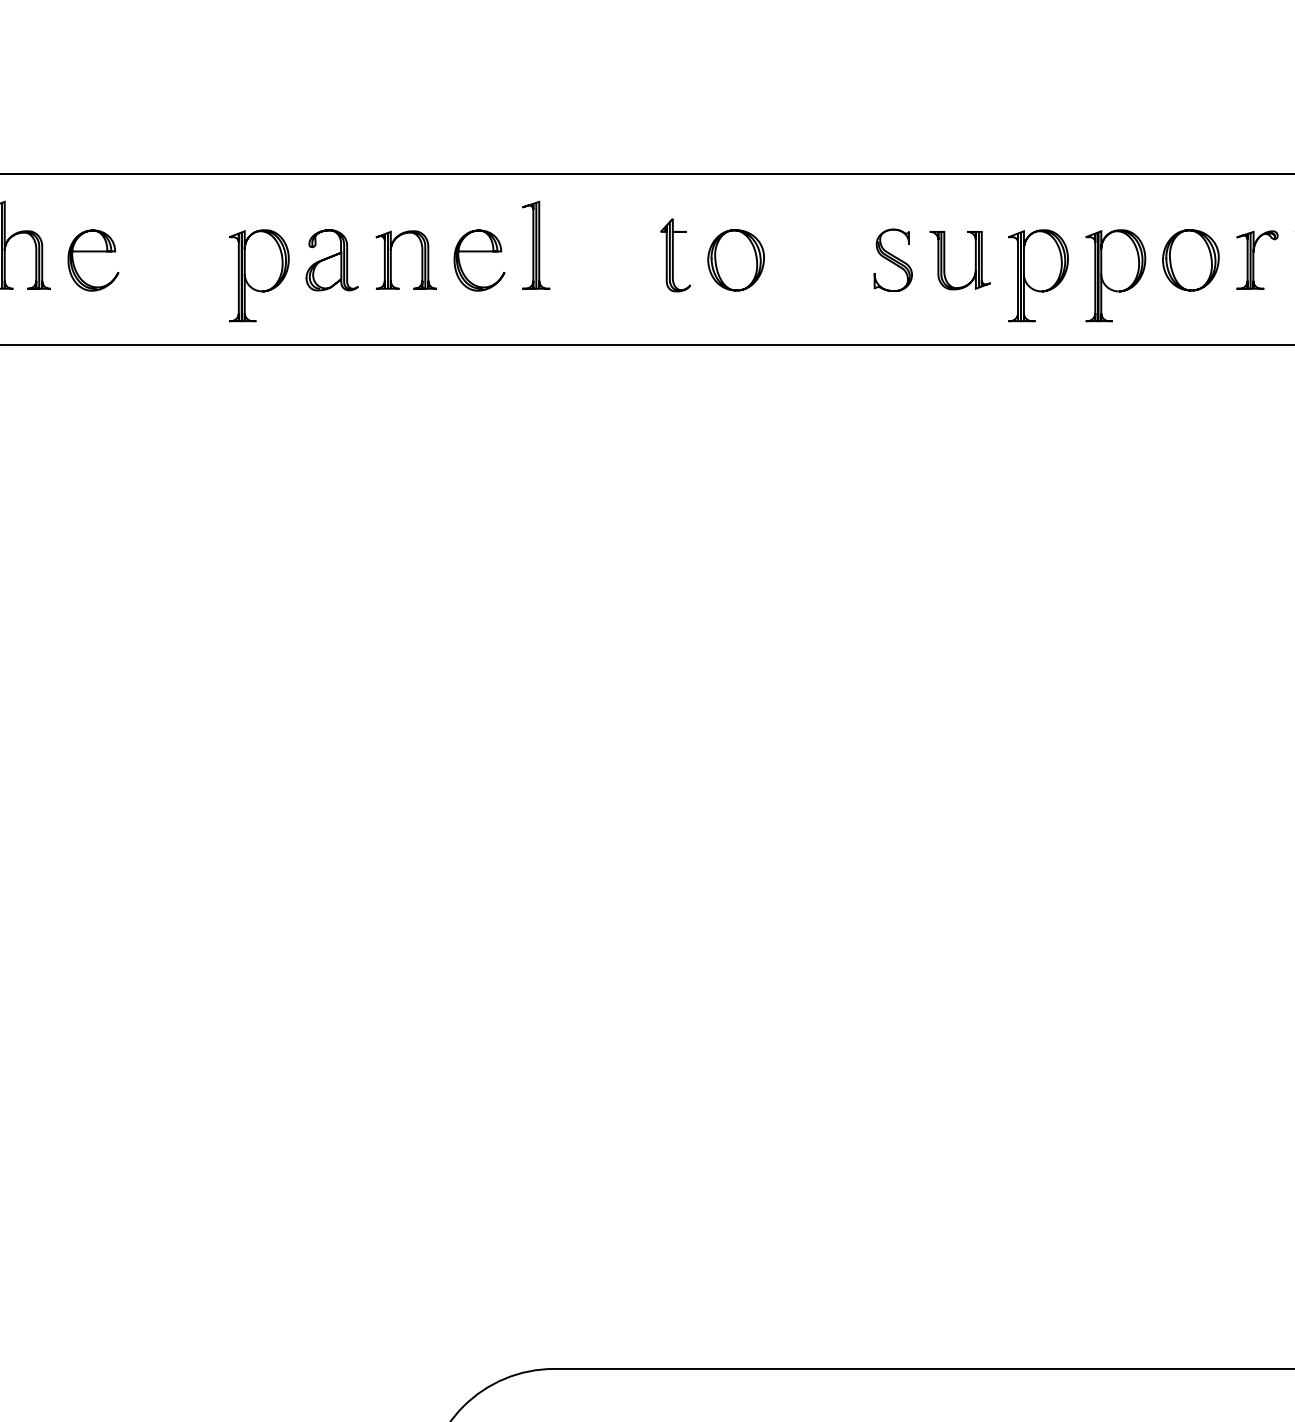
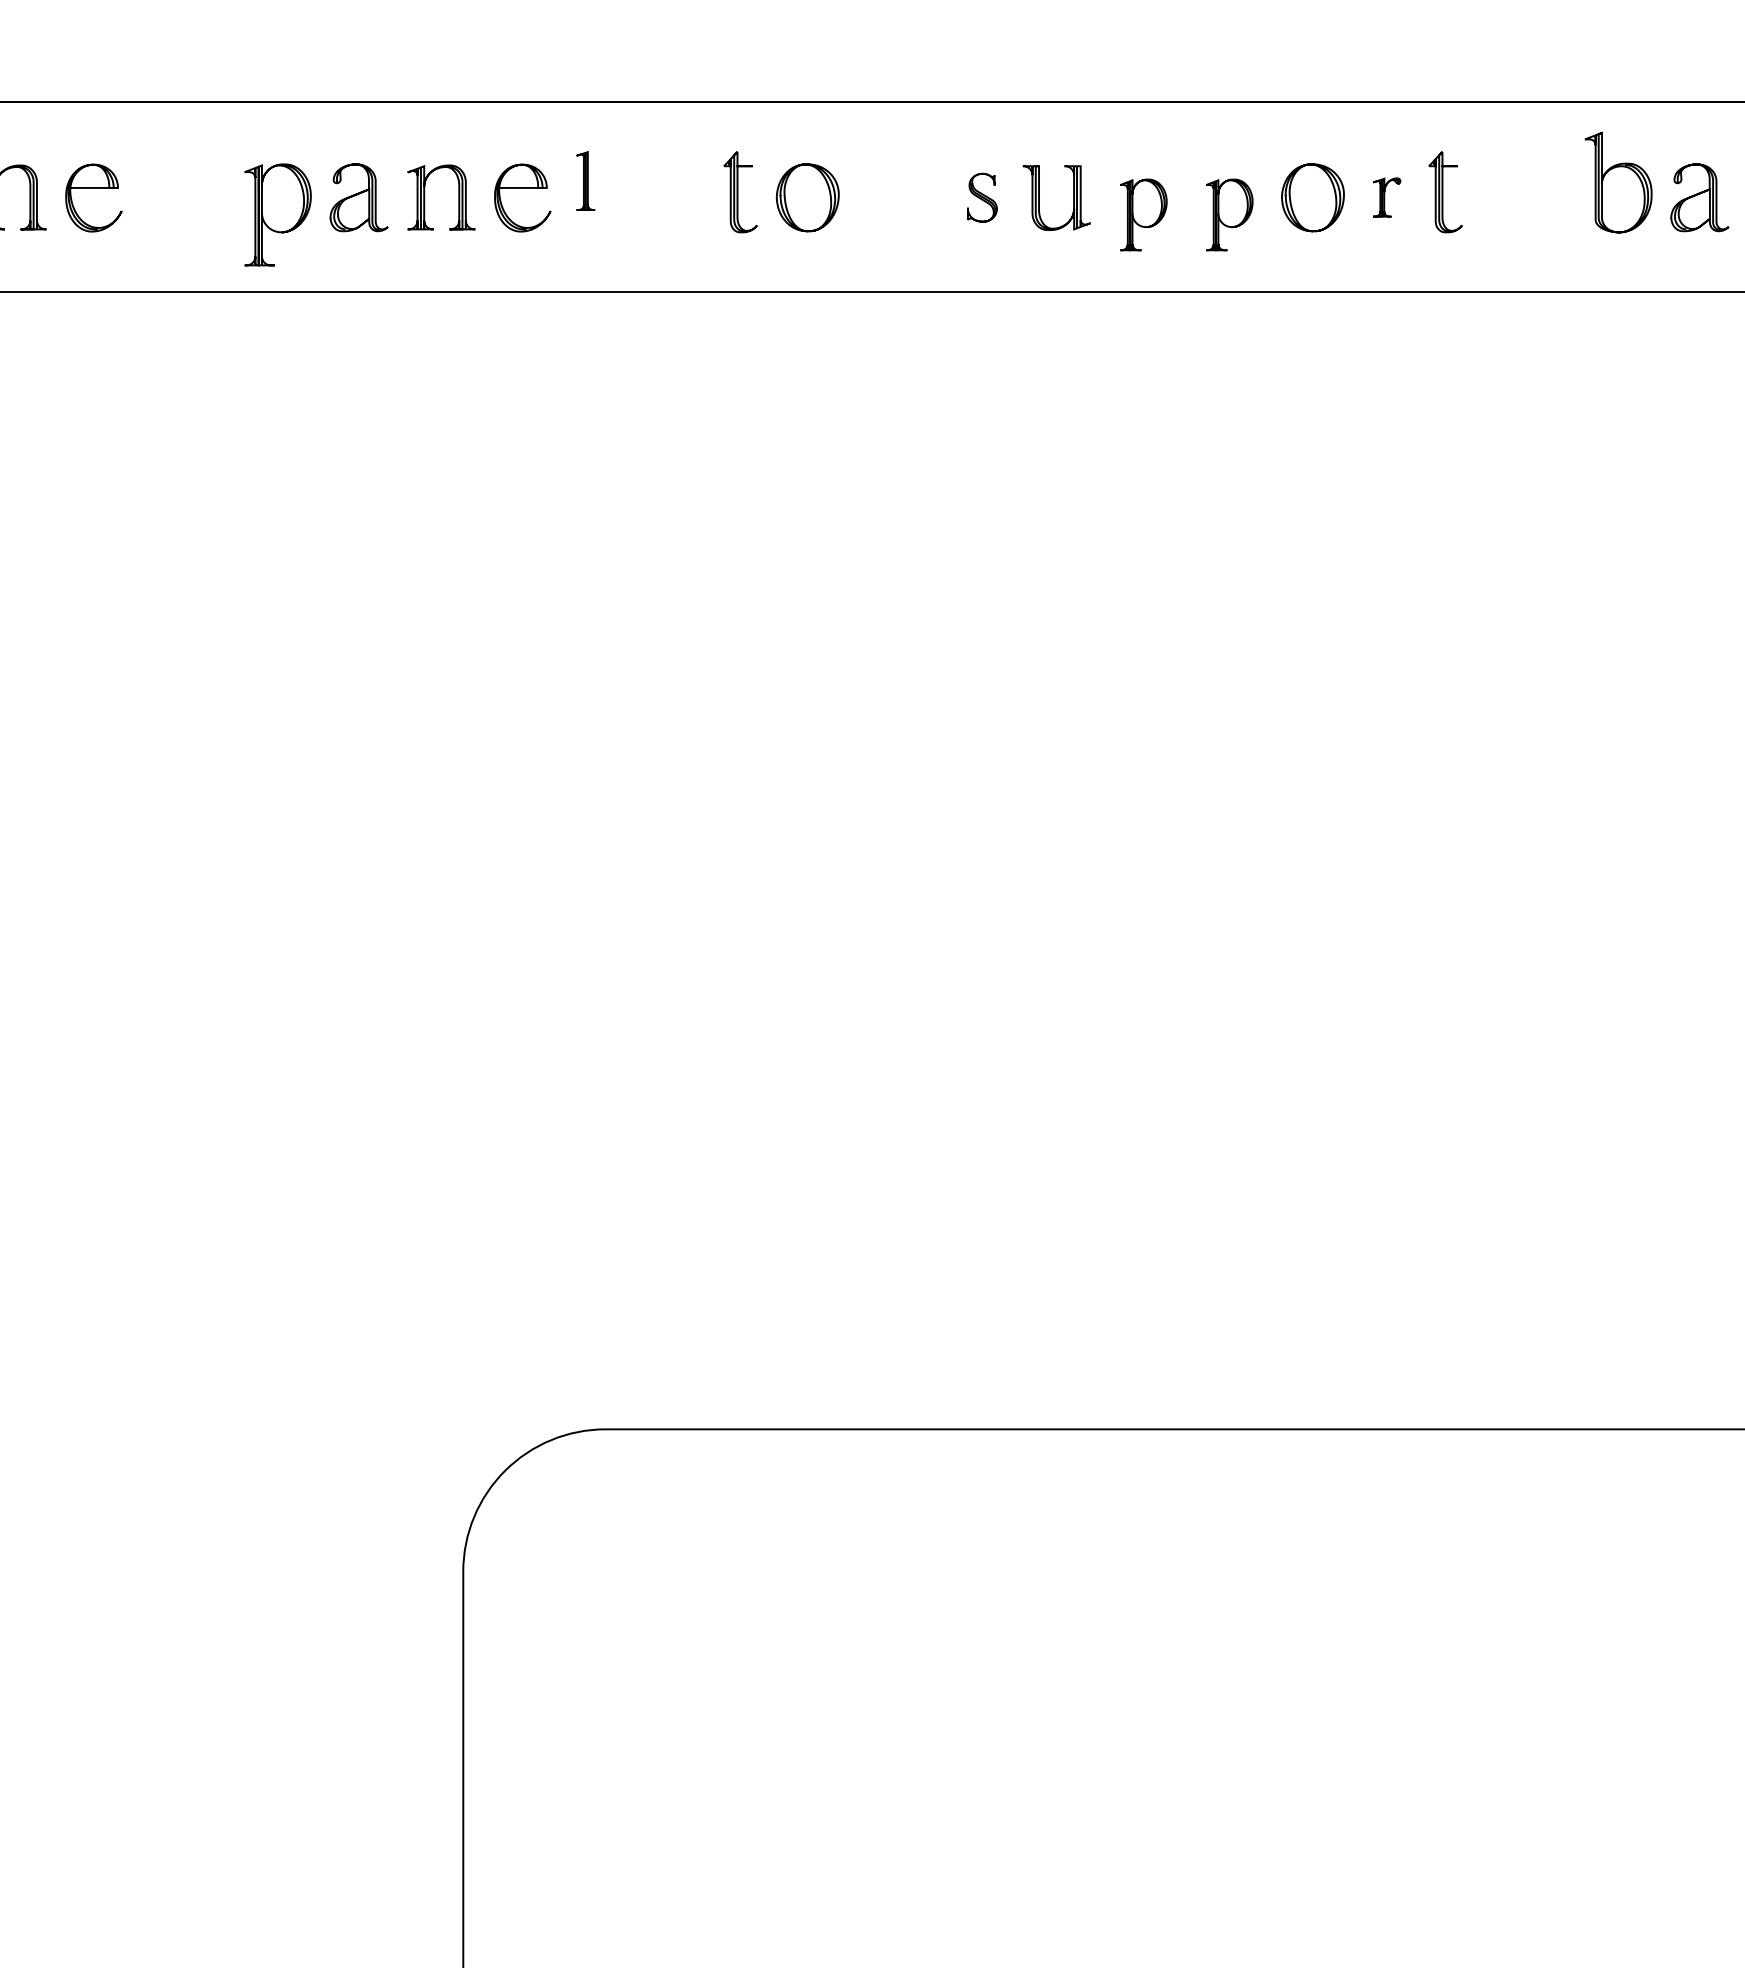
part: (536, 244) -> (585, 180), size x0.6
part: (893, 260) -> (982, 197), size x0.7
part: (1257, 260) -> (1386, 197), size x0.6
part: (1038, 275) -> (1143, 214), size x0.7
part: (1115, 275) -> (1229, 214), size x0.7

